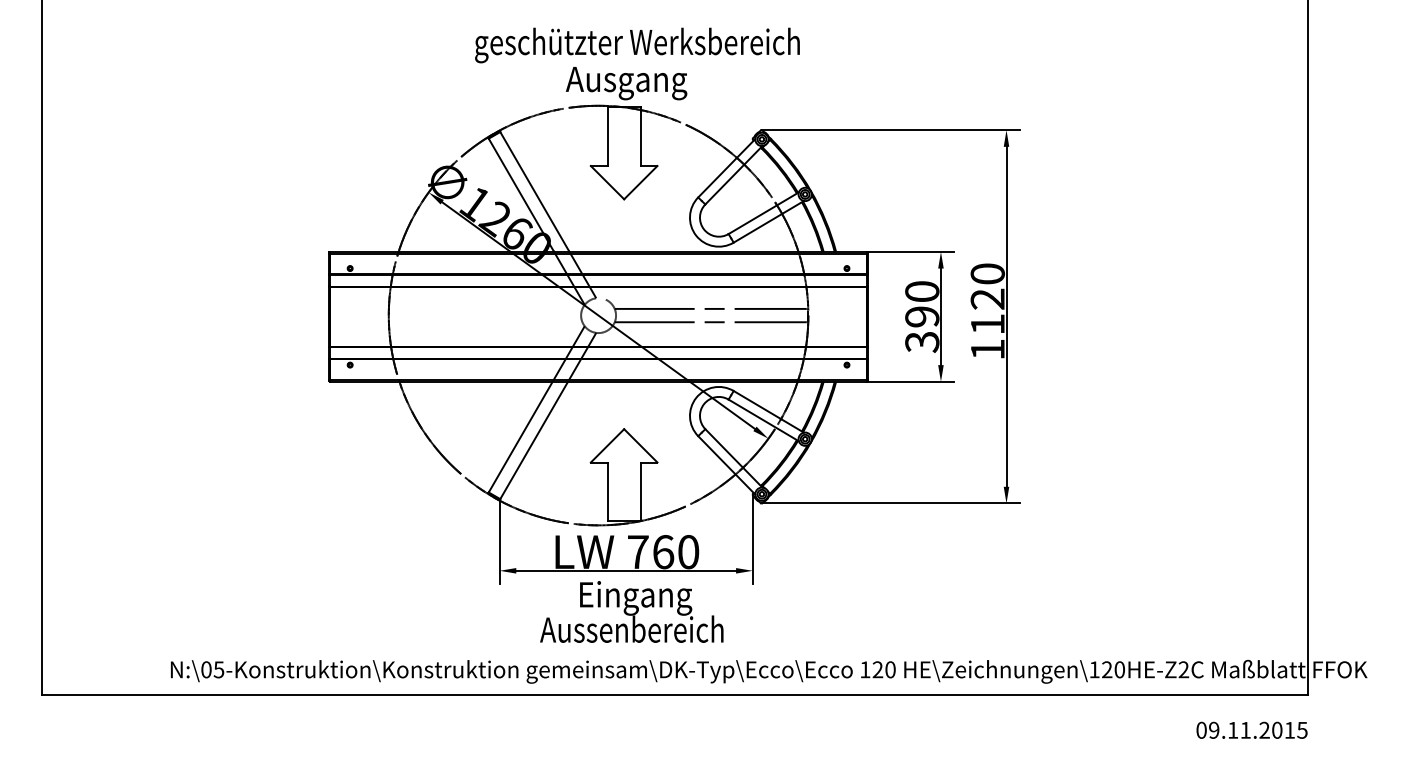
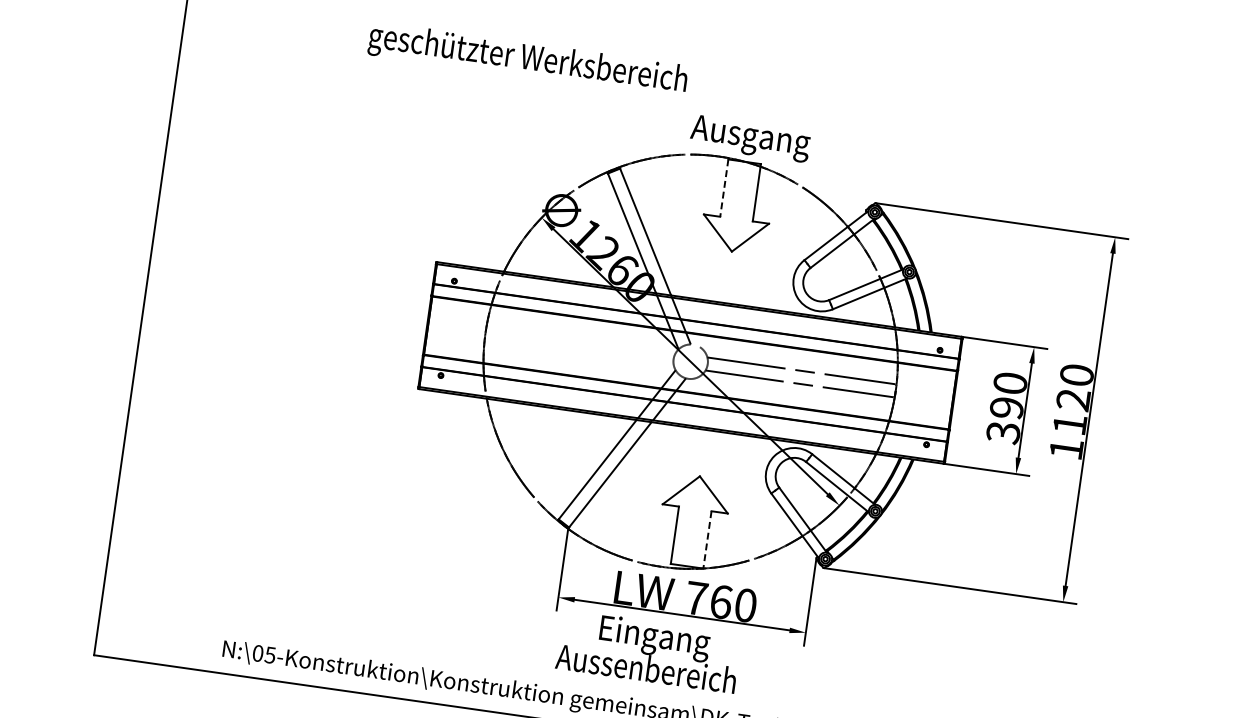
text: (637, 45) -> (528, 60), moved
line: (607, 137) -> (724, 188), solid -> dashed
line: (640, 492) -> (707, 540), solid -> dashed
text: (631, 611) -> (648, 650), moved

